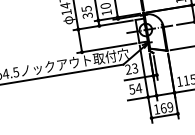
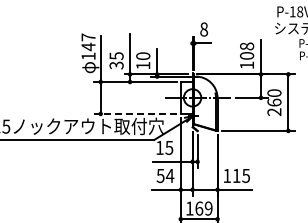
line: (106, 47) -> (134, 113), solid -> dashed
text: (131, 68) -> (164, 147), 23 -> 15

